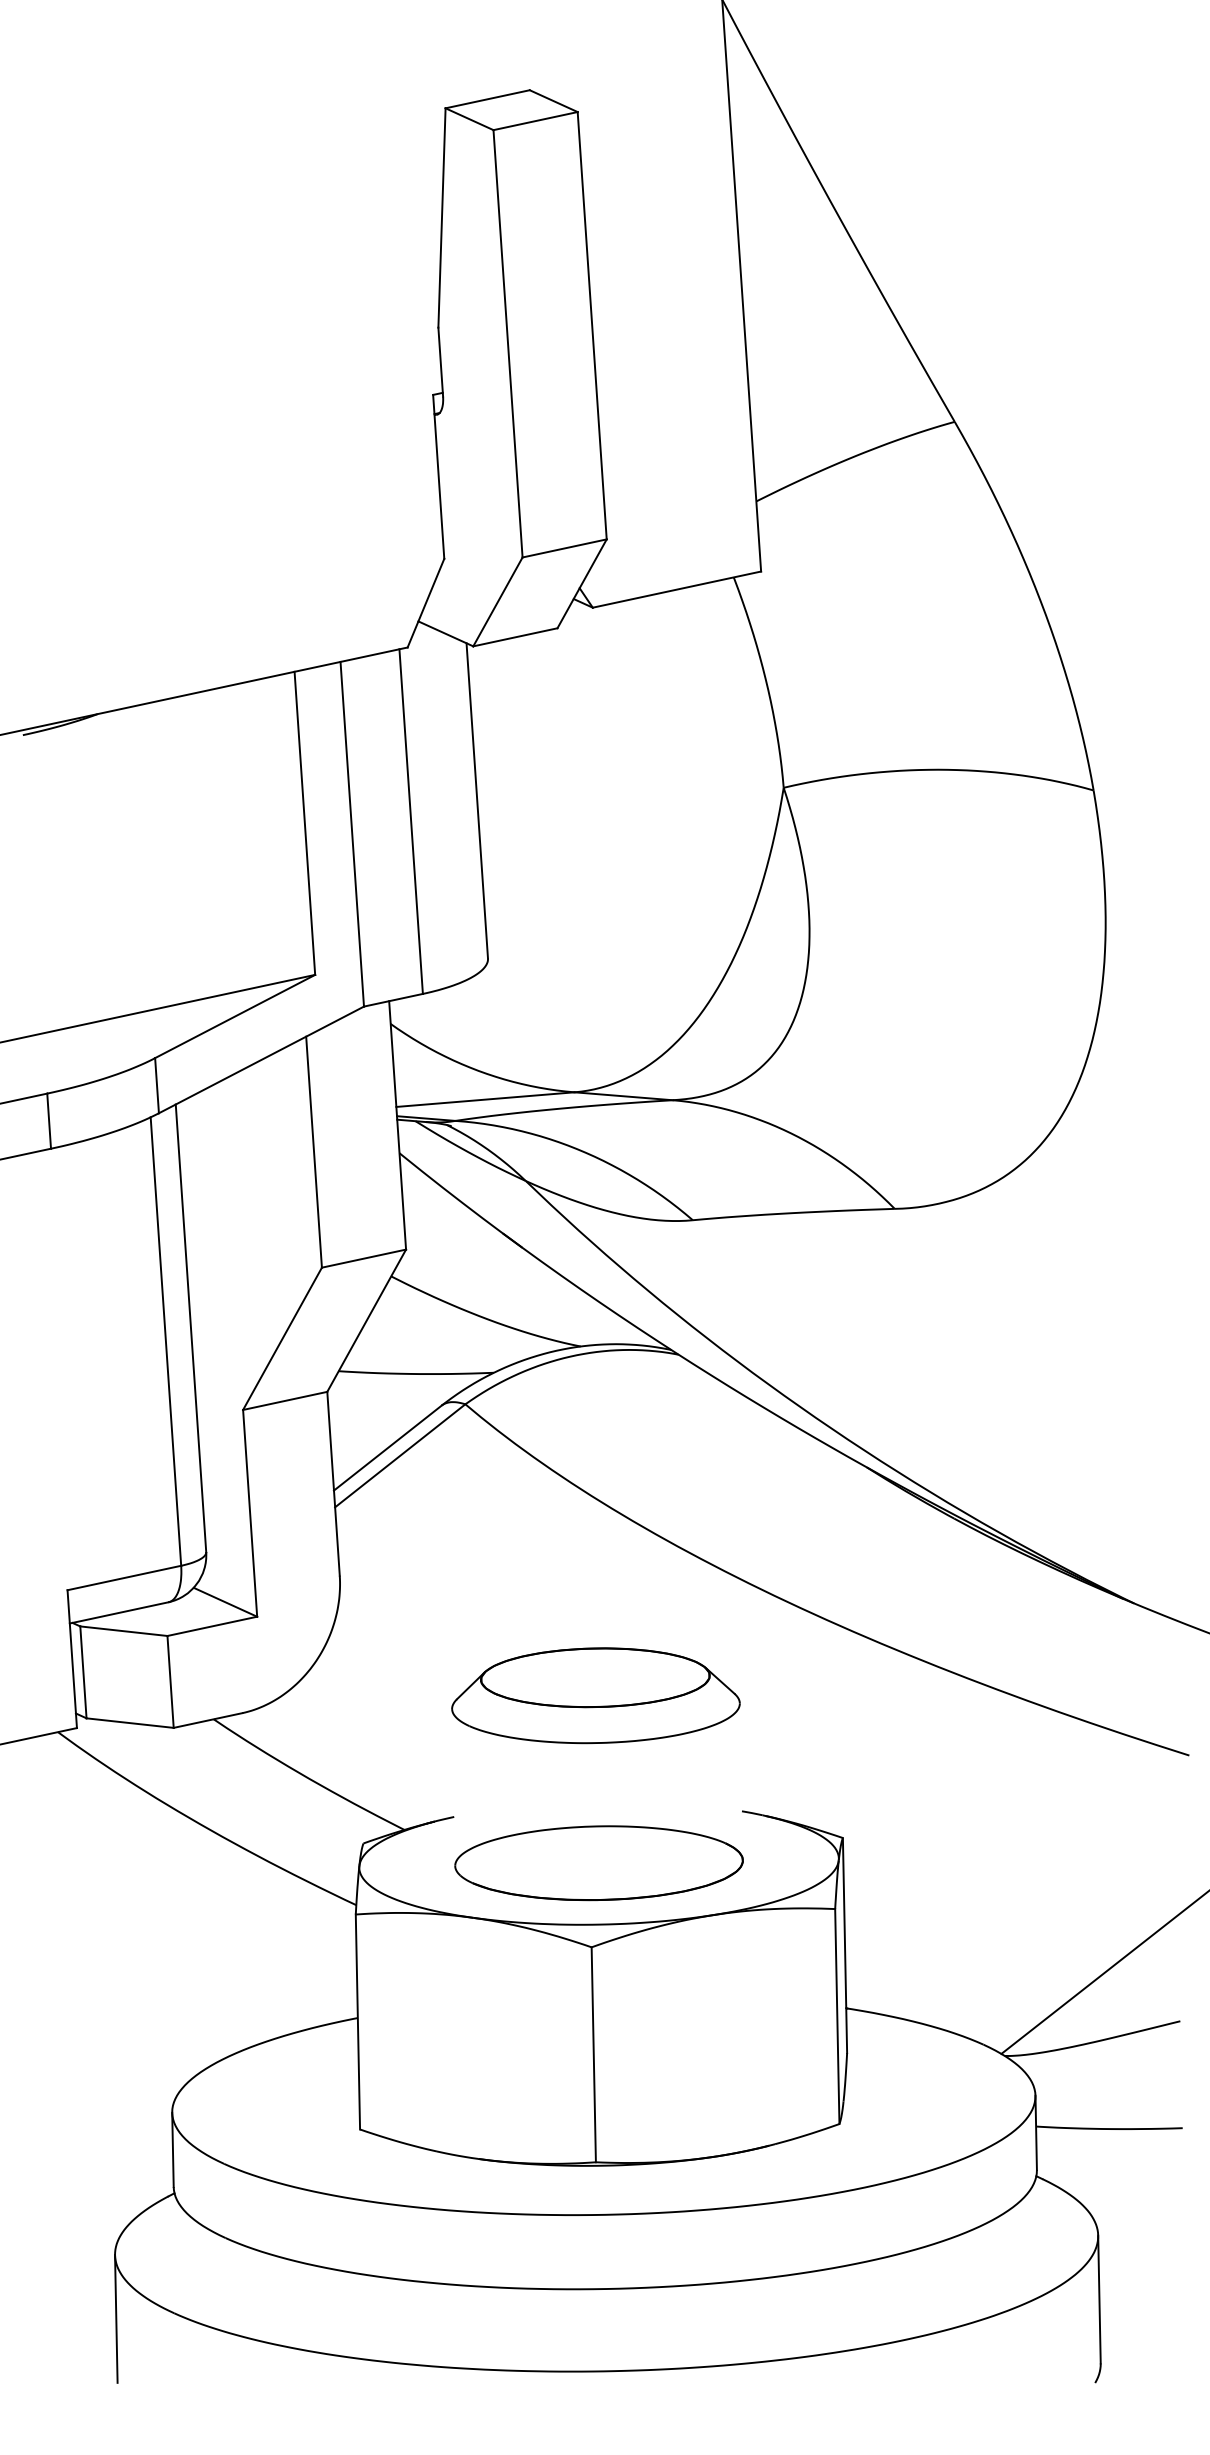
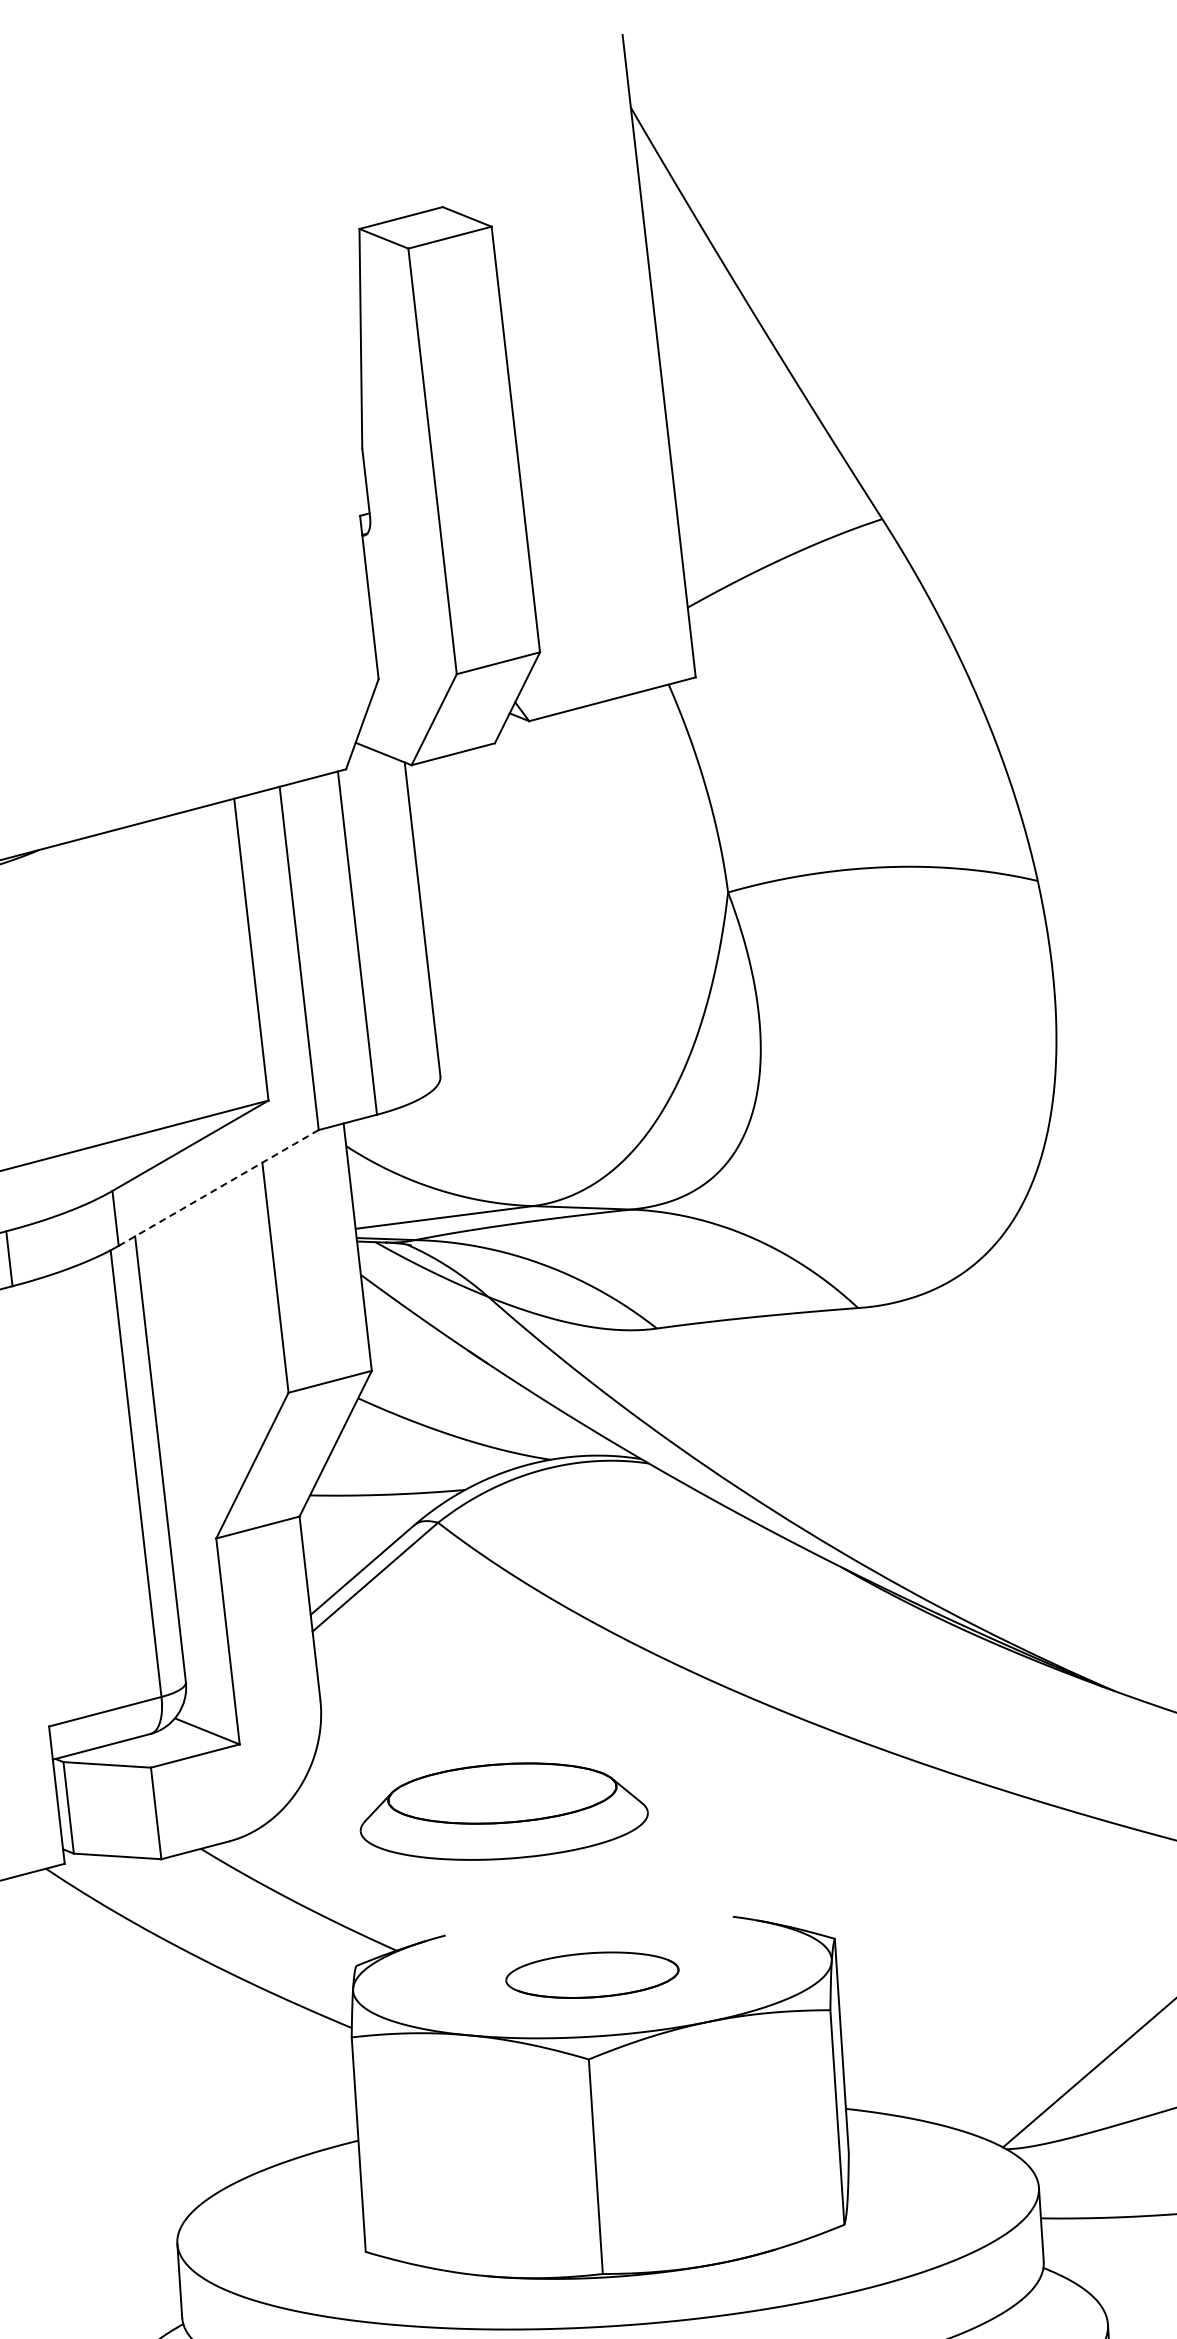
line: (261, 1059) -> (218, 1187), solid -> dashed
part: (595, 1695) -> (503, 1811), moved
part: (598, 1863) -> (591, 1975), size x0.6

